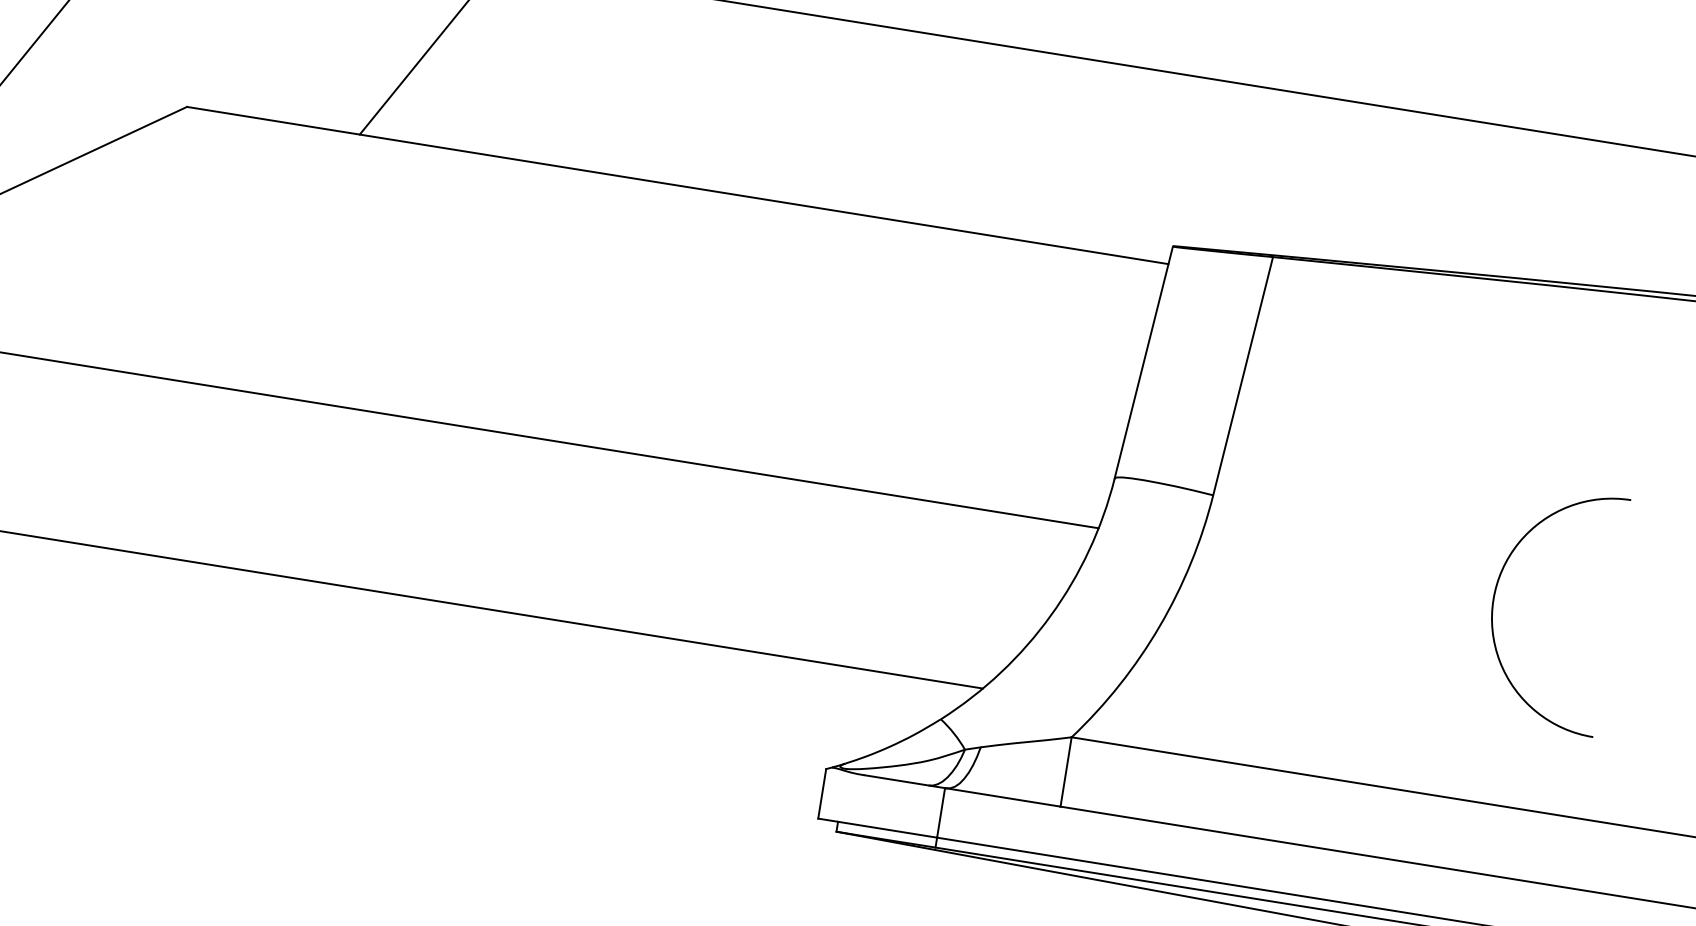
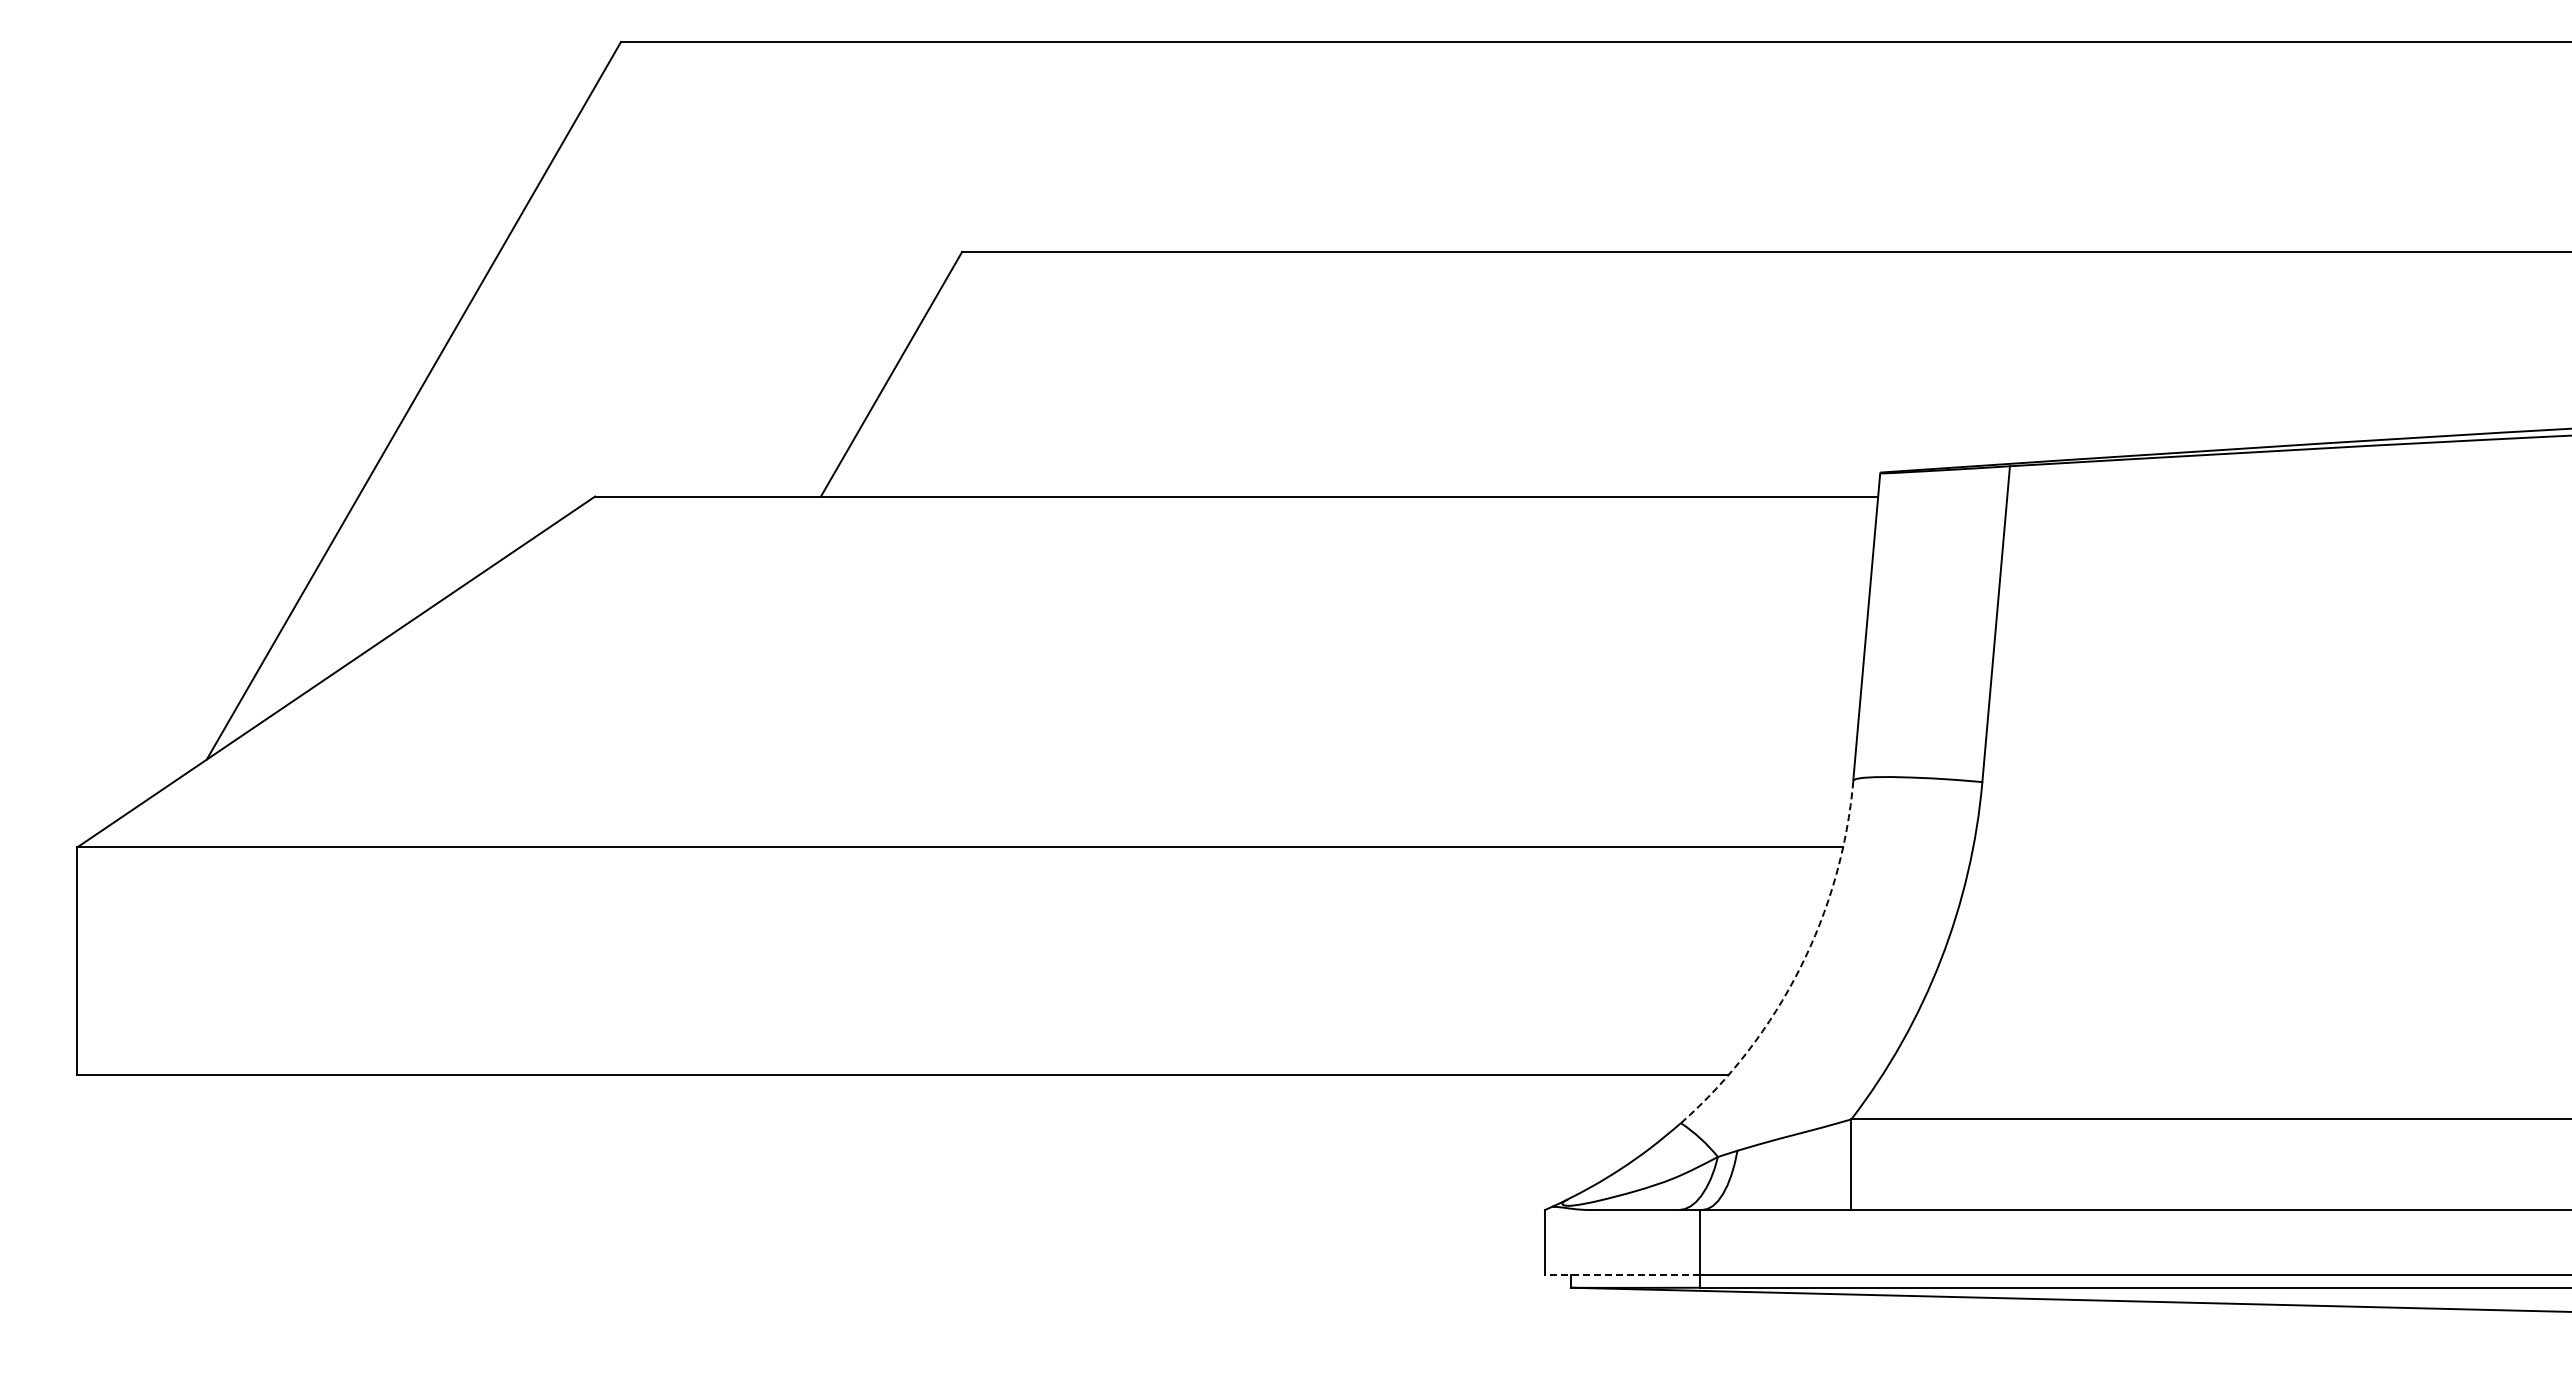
arc: (1495, 593) -> (2362, 849), removed
arc: (1051, 615) -> (1800, 968), solid -> dashed
line: (877, 827) -> (1622, 1274), solid -> dashed

